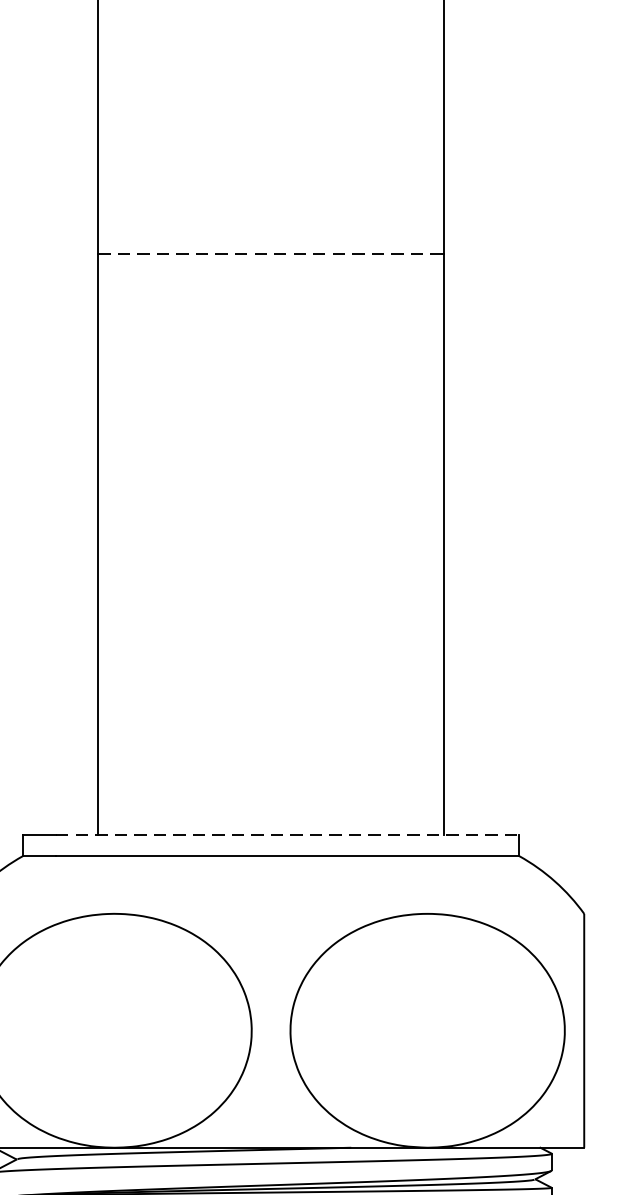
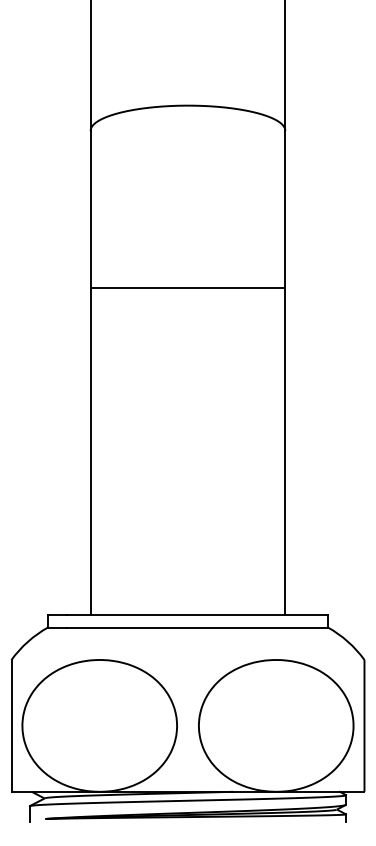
line: (272, 254) -> (188, 288), dashed -> solid
line: (287, 834) -> (197, 615), dashed -> solid

